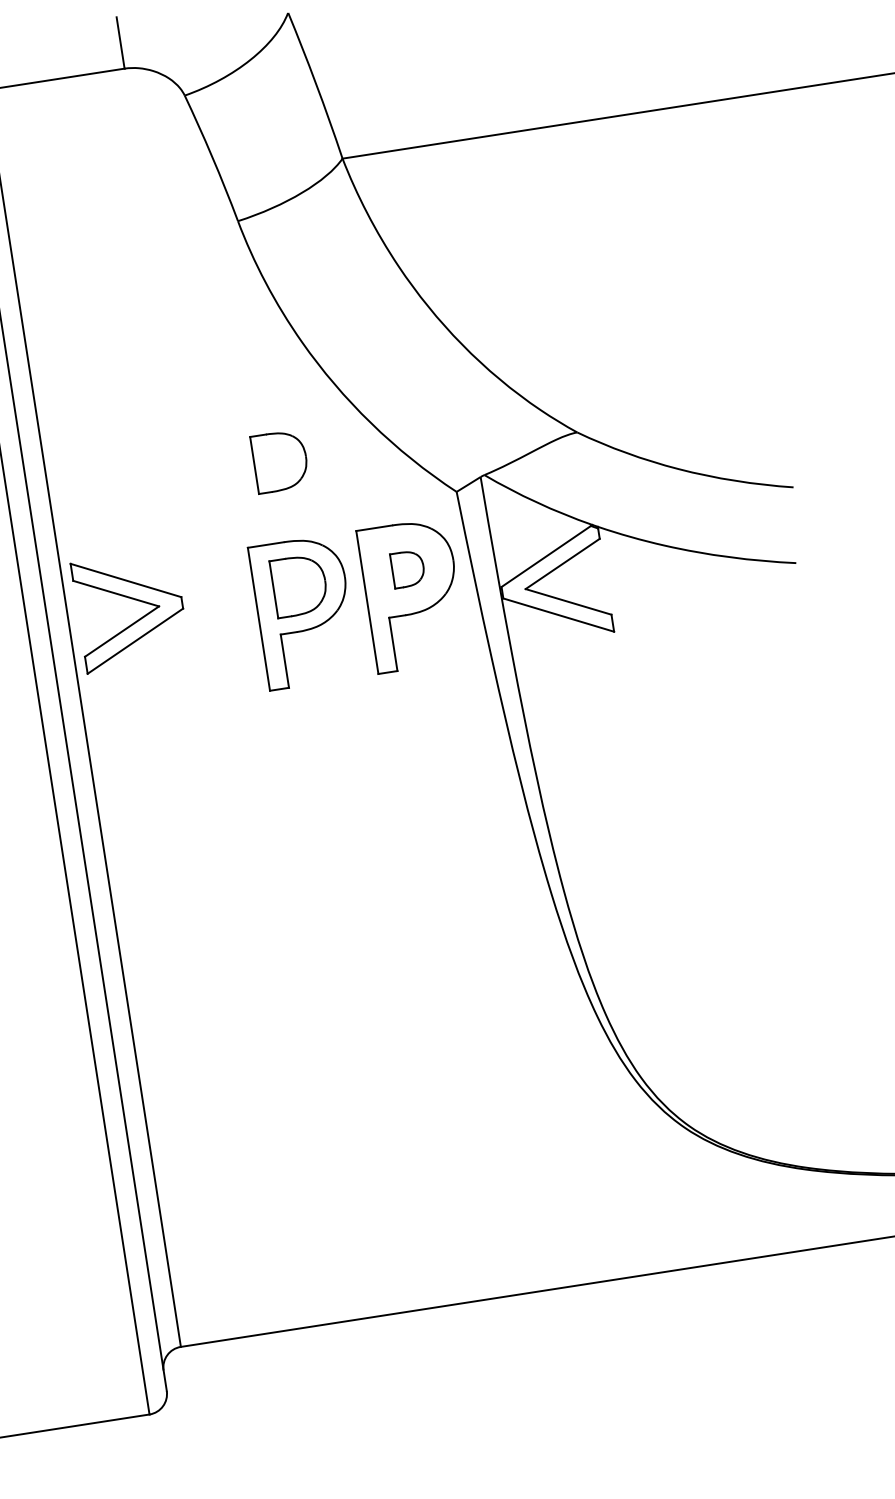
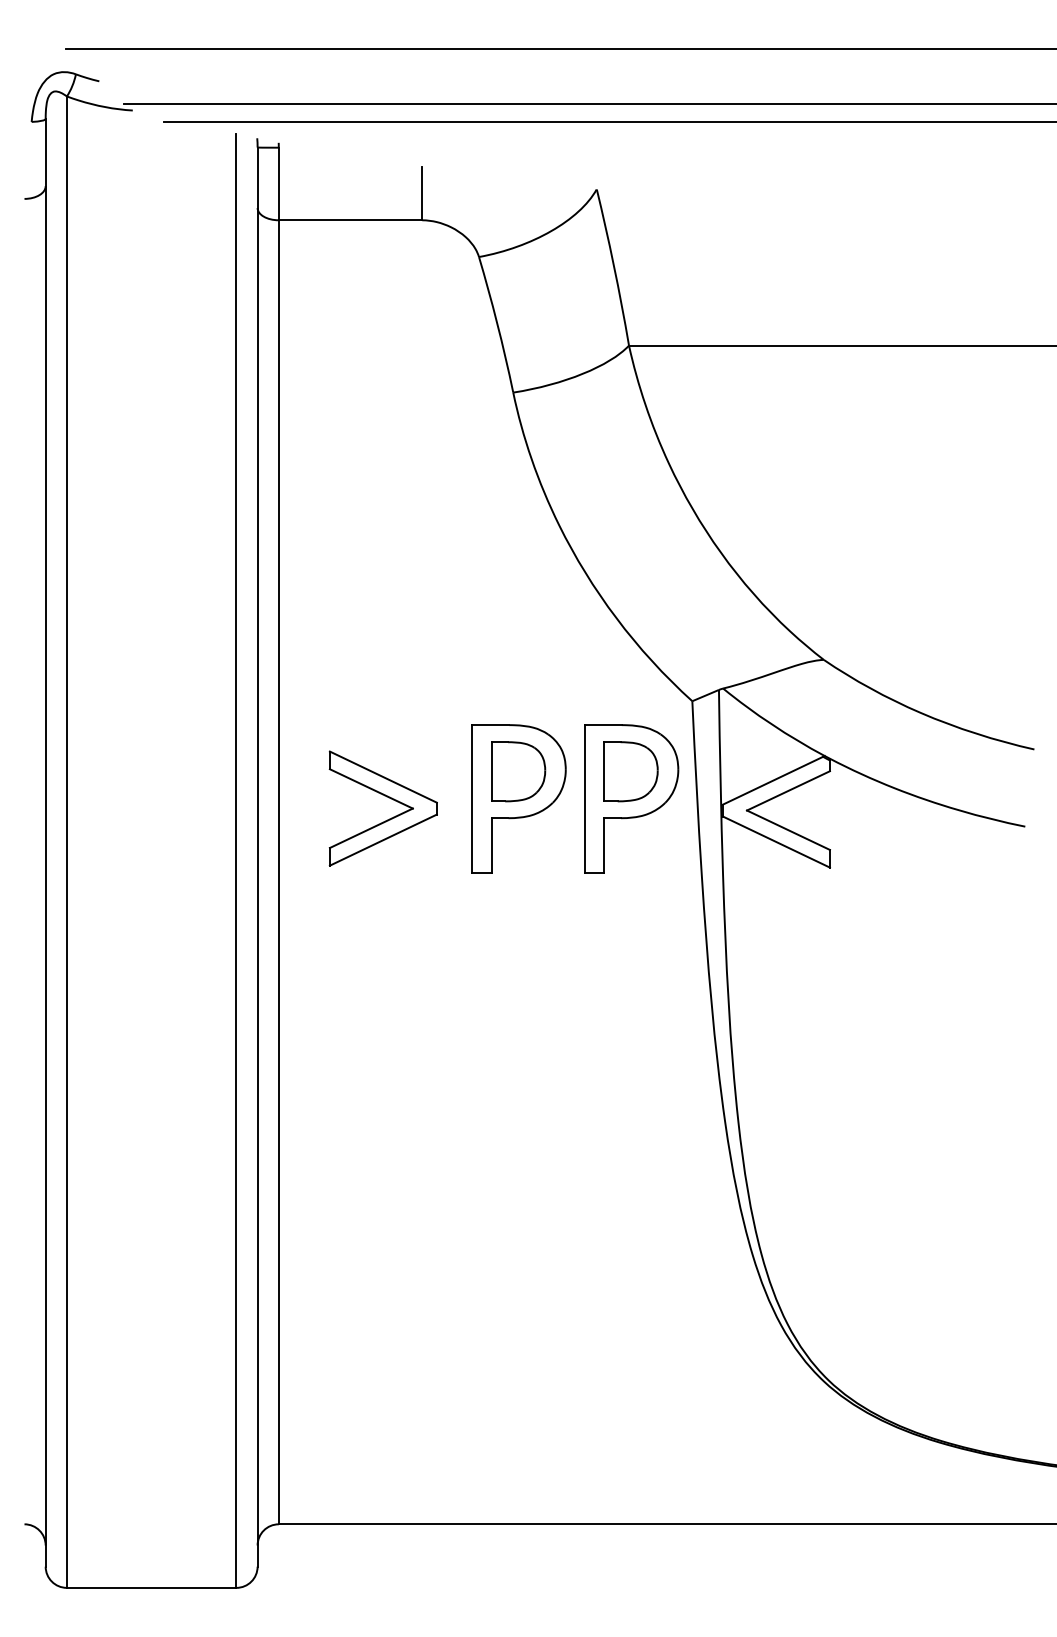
part: (280, 461) -> (518, 642), removed
part: (407, 568) -> (630, 771), size x1.67
part: (132, 599) -> (386, 797), moved

